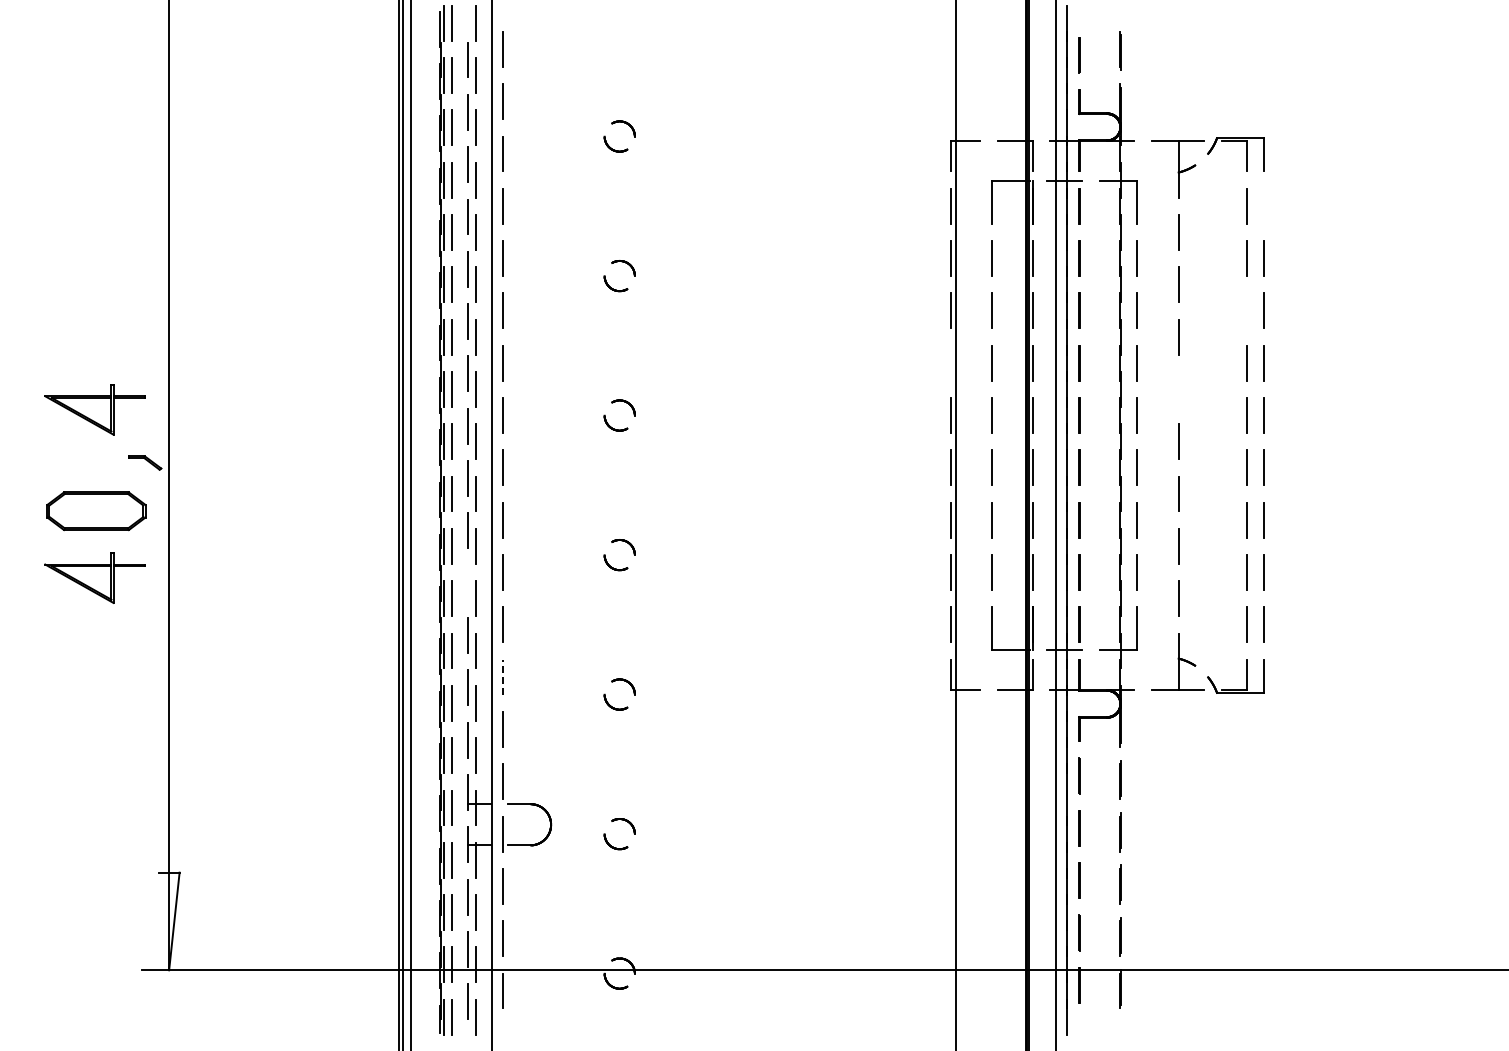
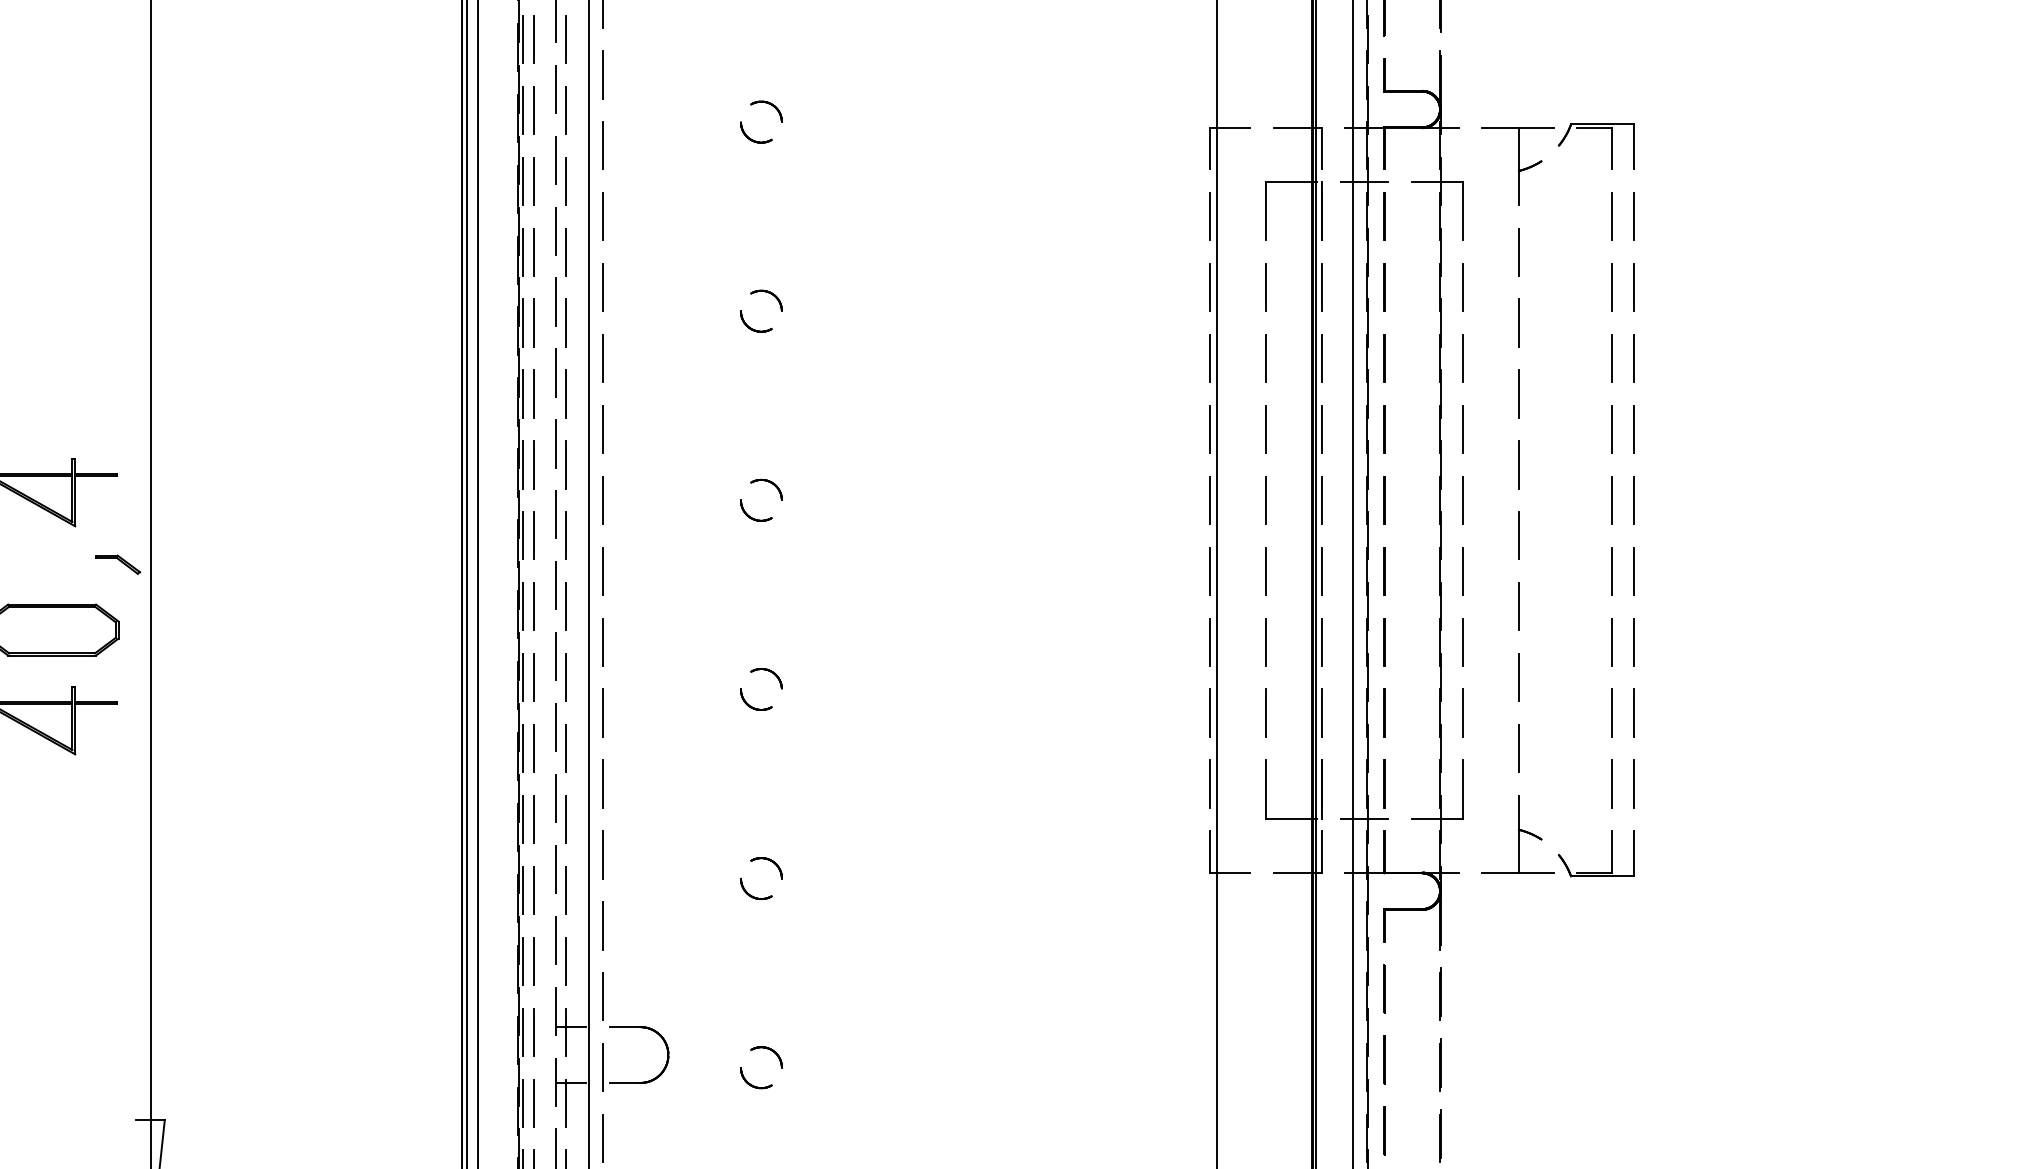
line: (1263, 205) -> (1634, 215), added
line: (1247, 310) -> (1612, 357), added
line: (950, 362) -> (1209, 428), added
line: (1178, 388) -> (1518, 463), added
line: (468, 582) -> (556, 726), added
line: (502, 676) -> (602, 854), dashed -> solid

